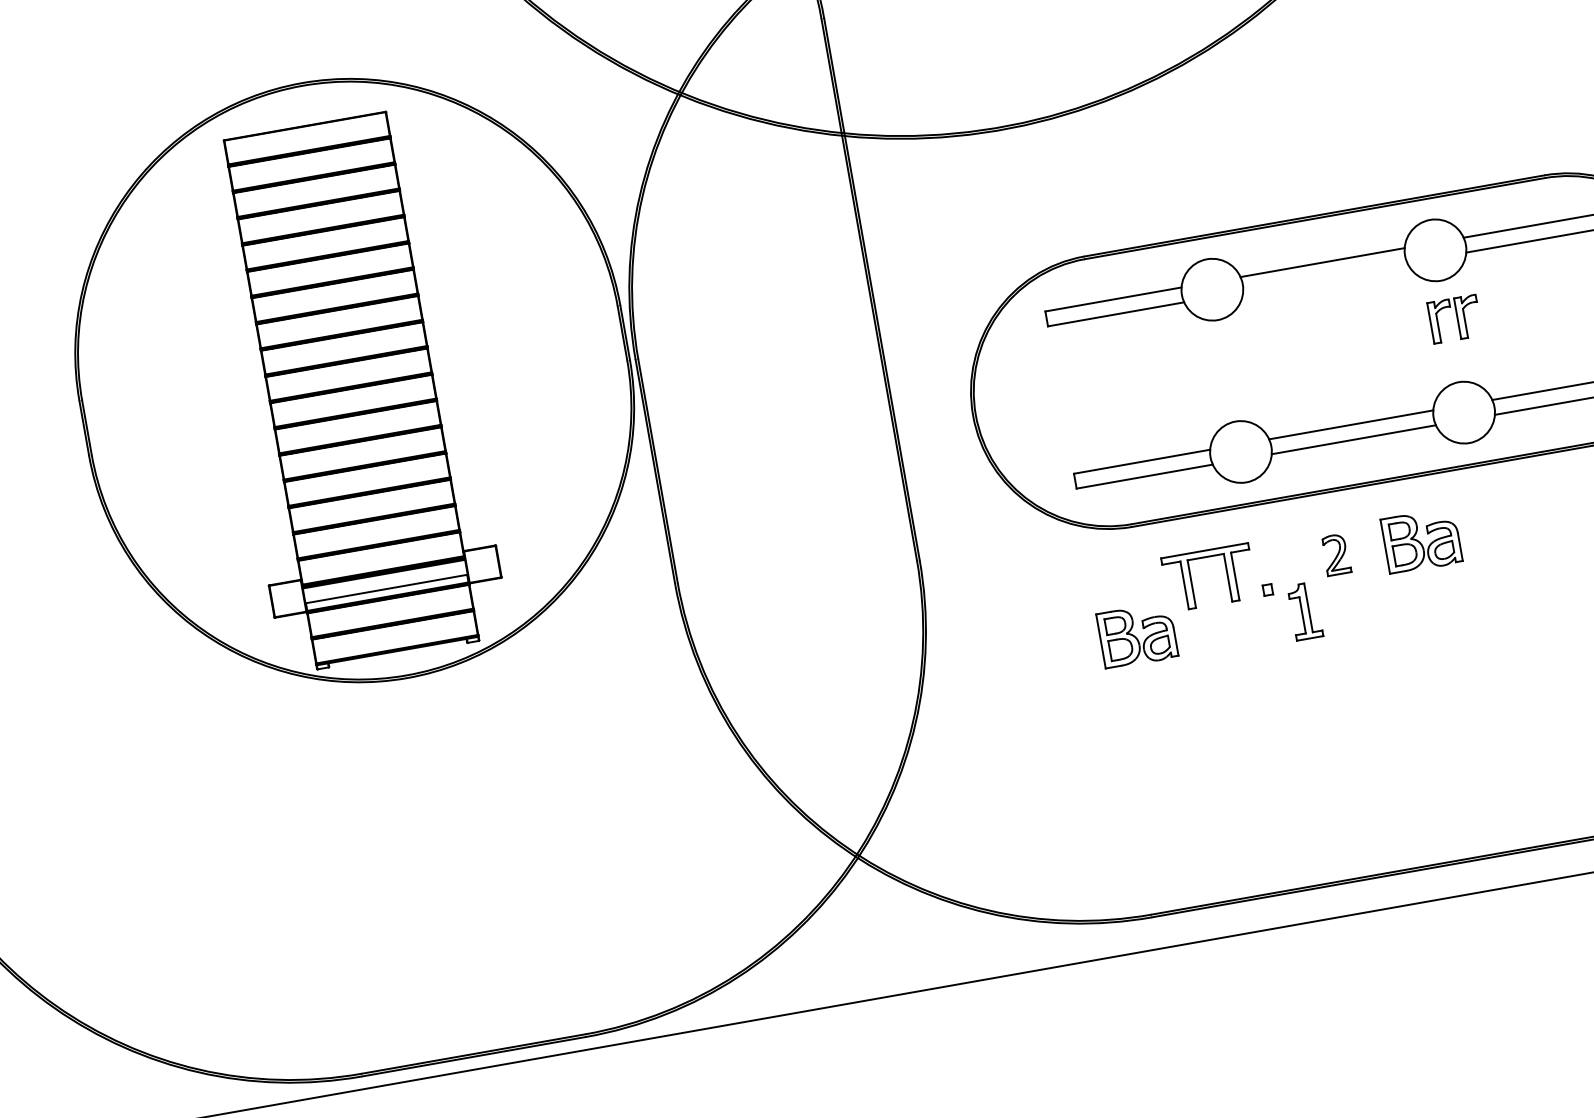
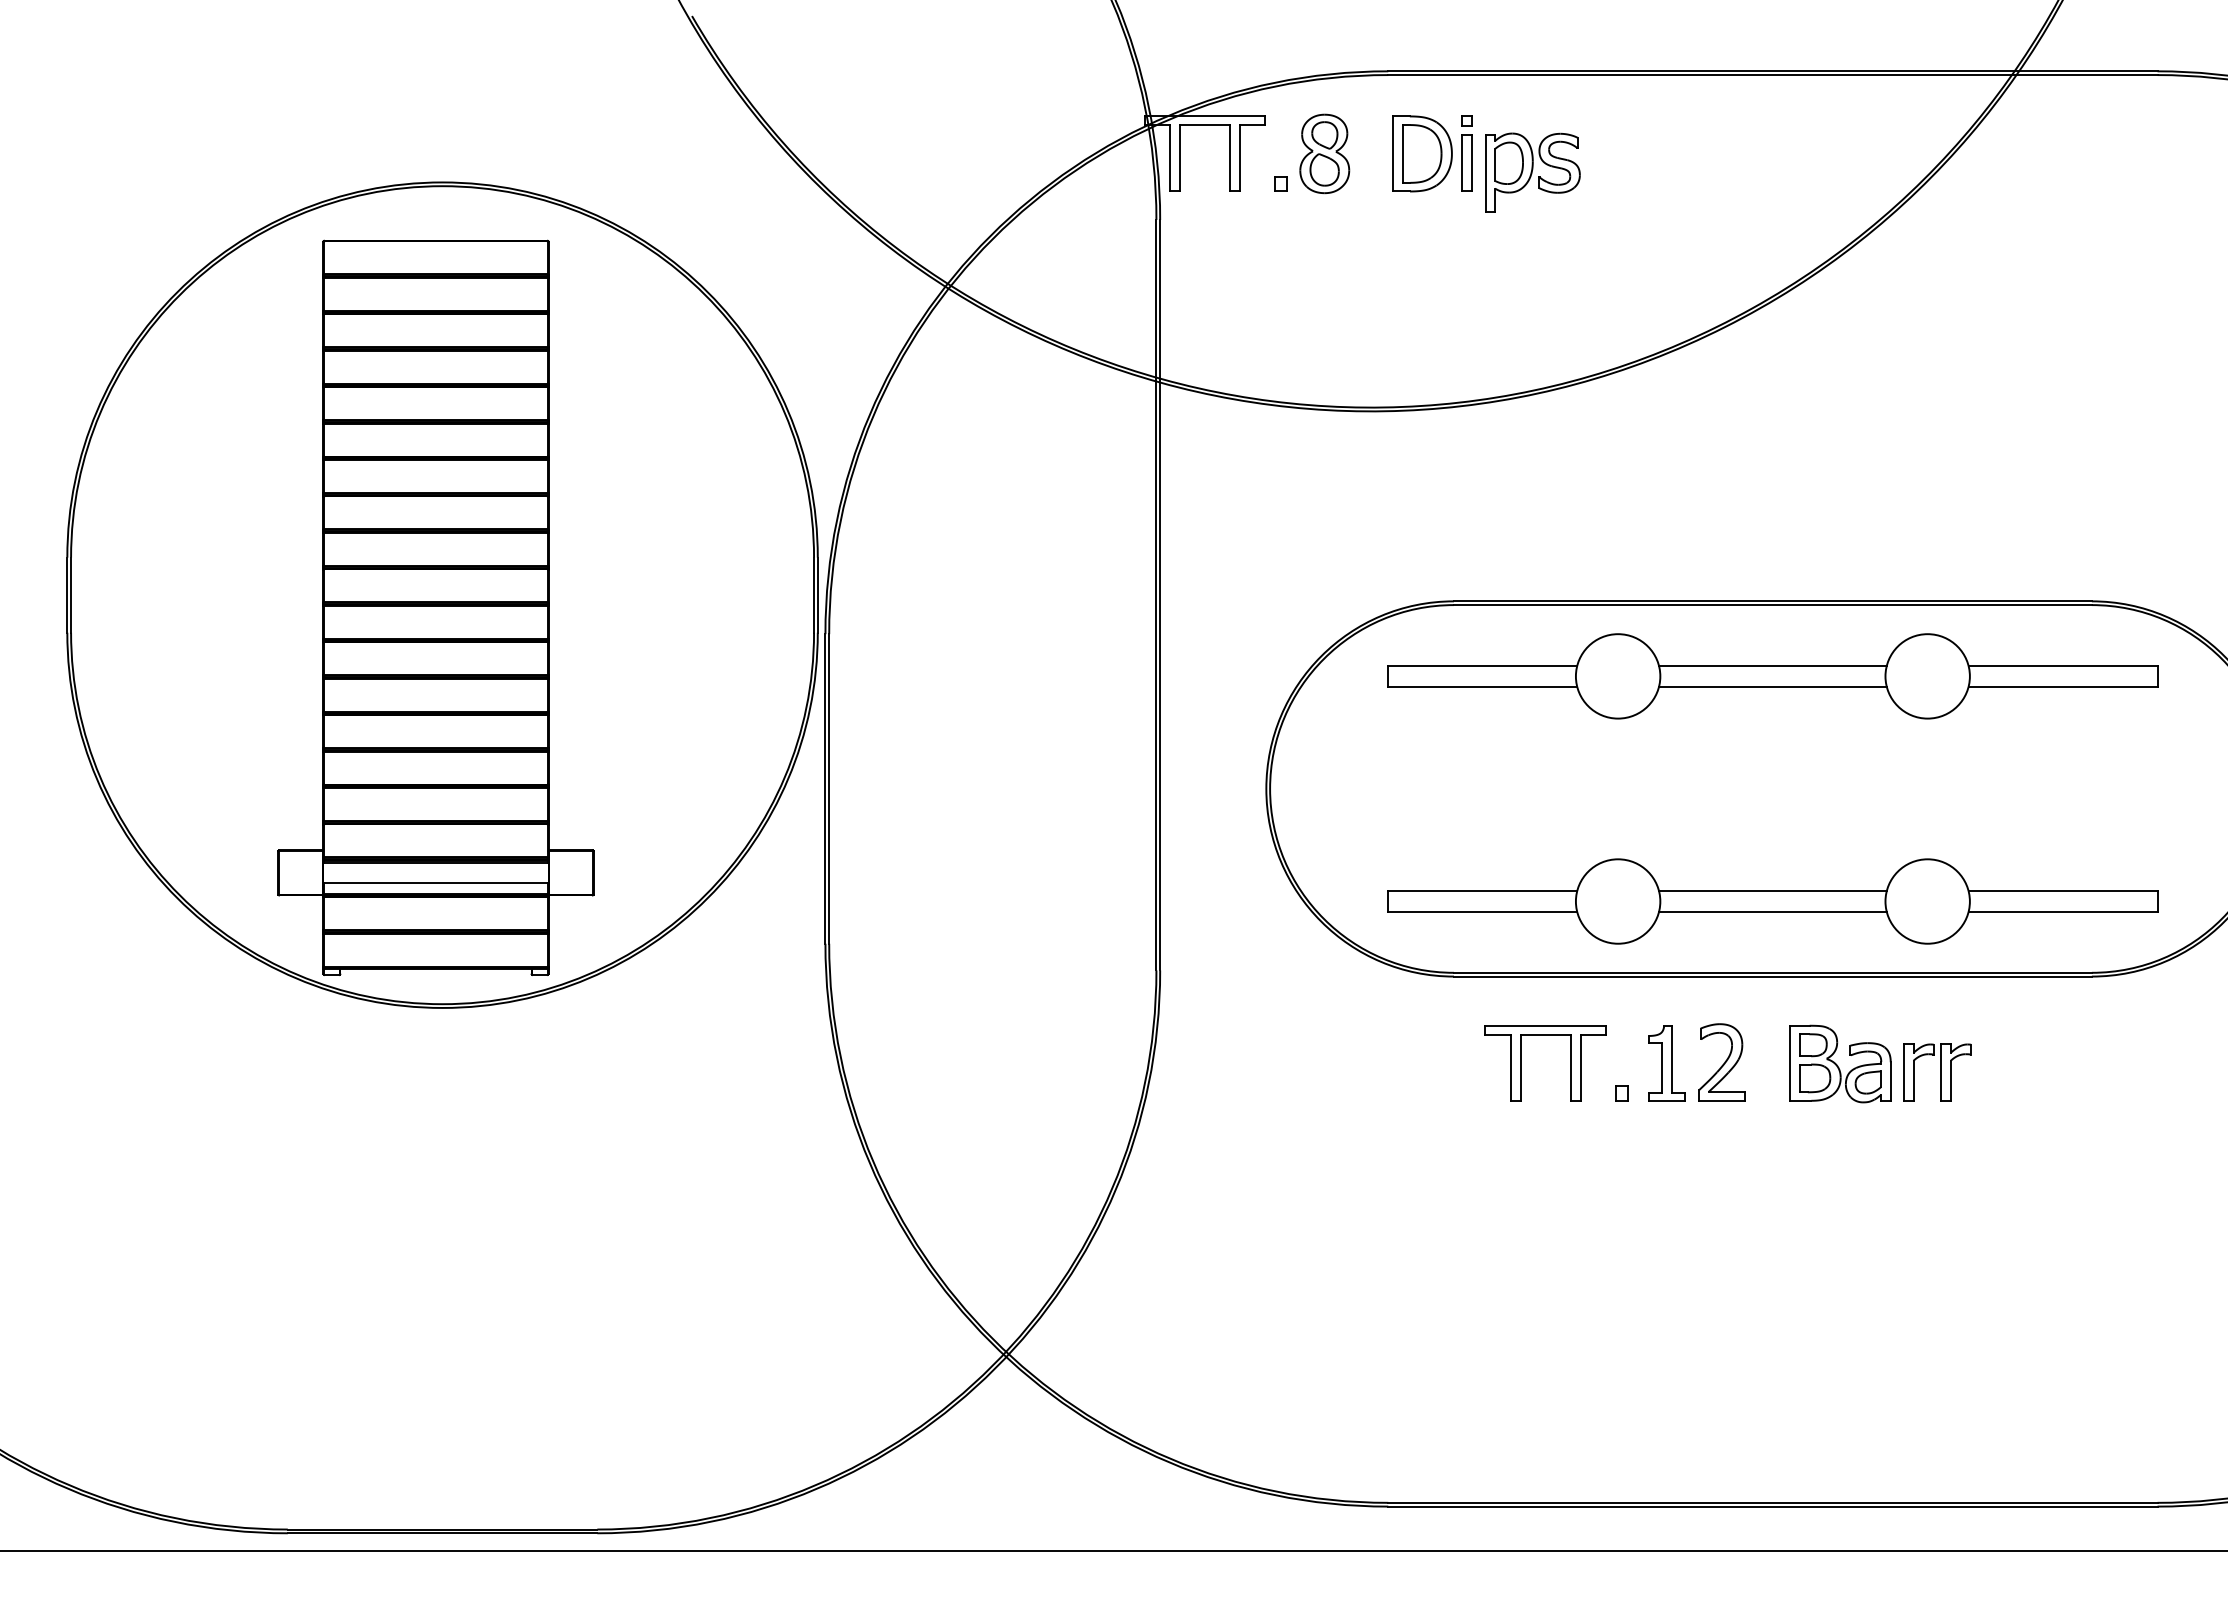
line: (1324, 277) -> (1772, 686), added
part: (1454, 319) -> (1937, 1072), moved
part: (1335, 554) -> (1721, 1062), size x1.43
part: (1305, 611) -> (1666, 1063), moved
part: (1137, 635) -> (1435, 1123), removed

